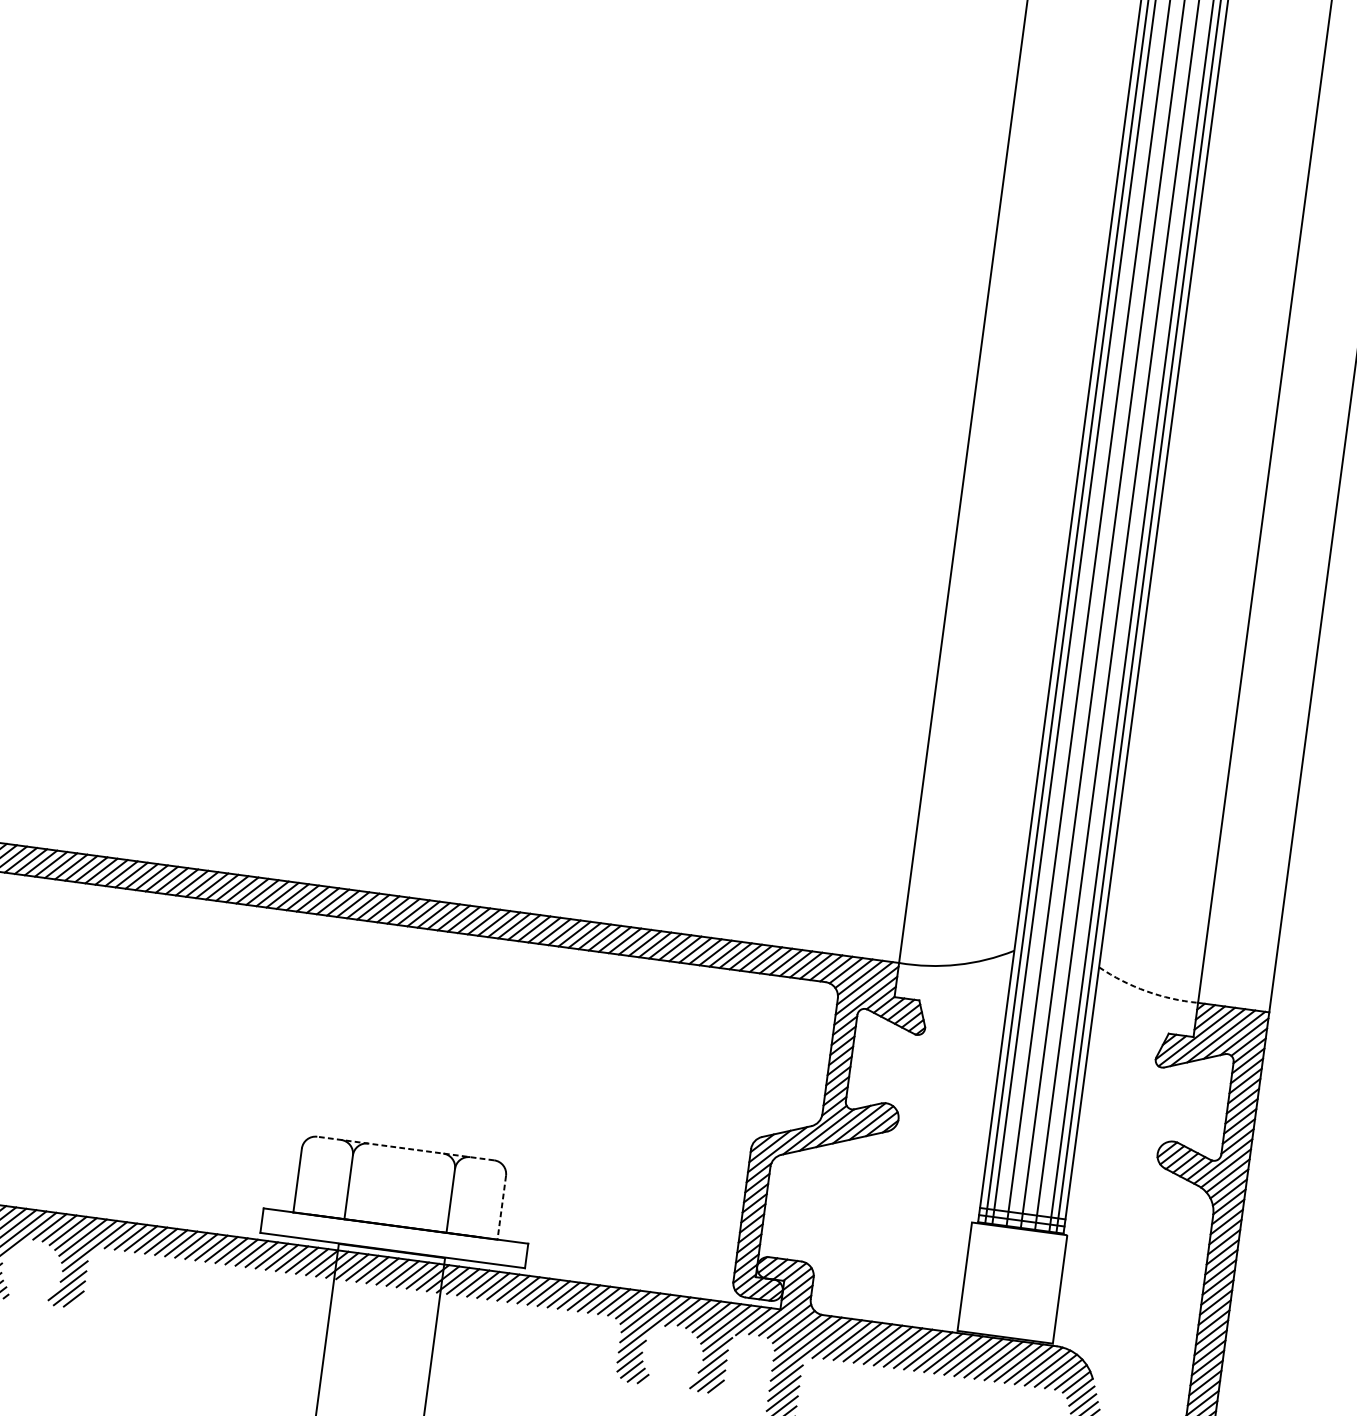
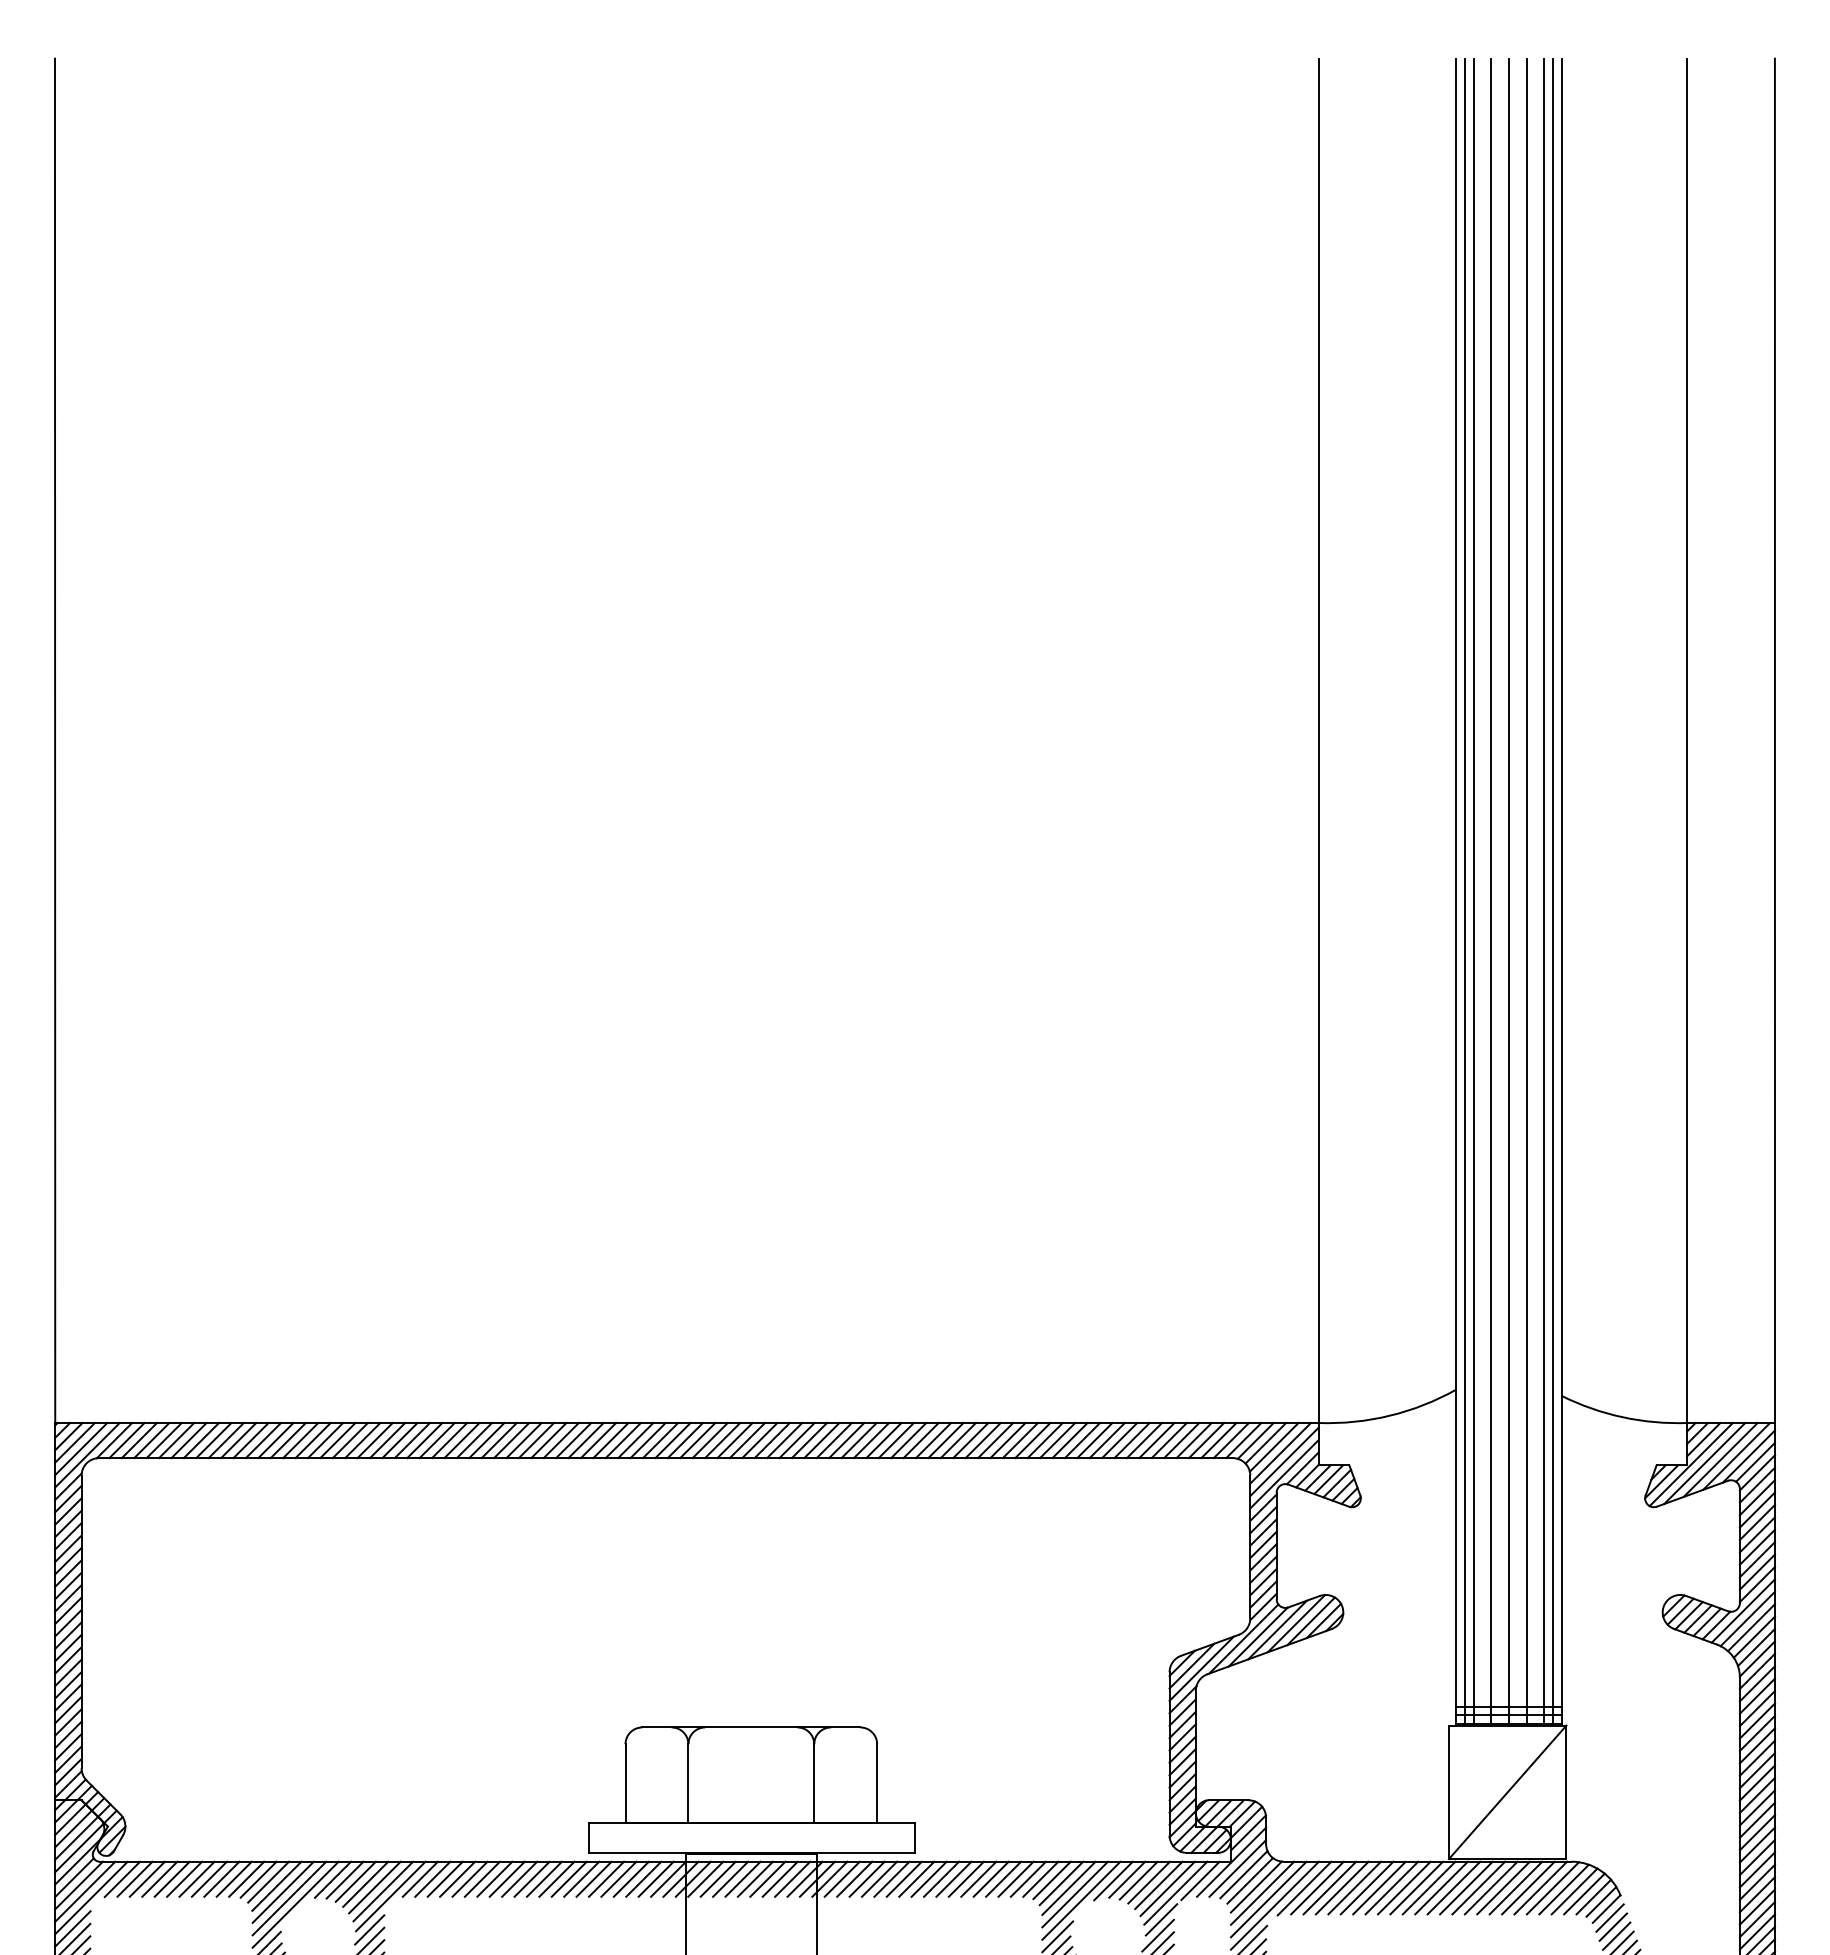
arc: (1146, 991) -> (1622, 1417), dashed -> solid
line: (405, 1148) -> (750, 1727), dashed -> solid
line: (501, 1208) -> (877, 1784), dashed -> solid
line: (1012, 1283) -> (1507, 1792), added

